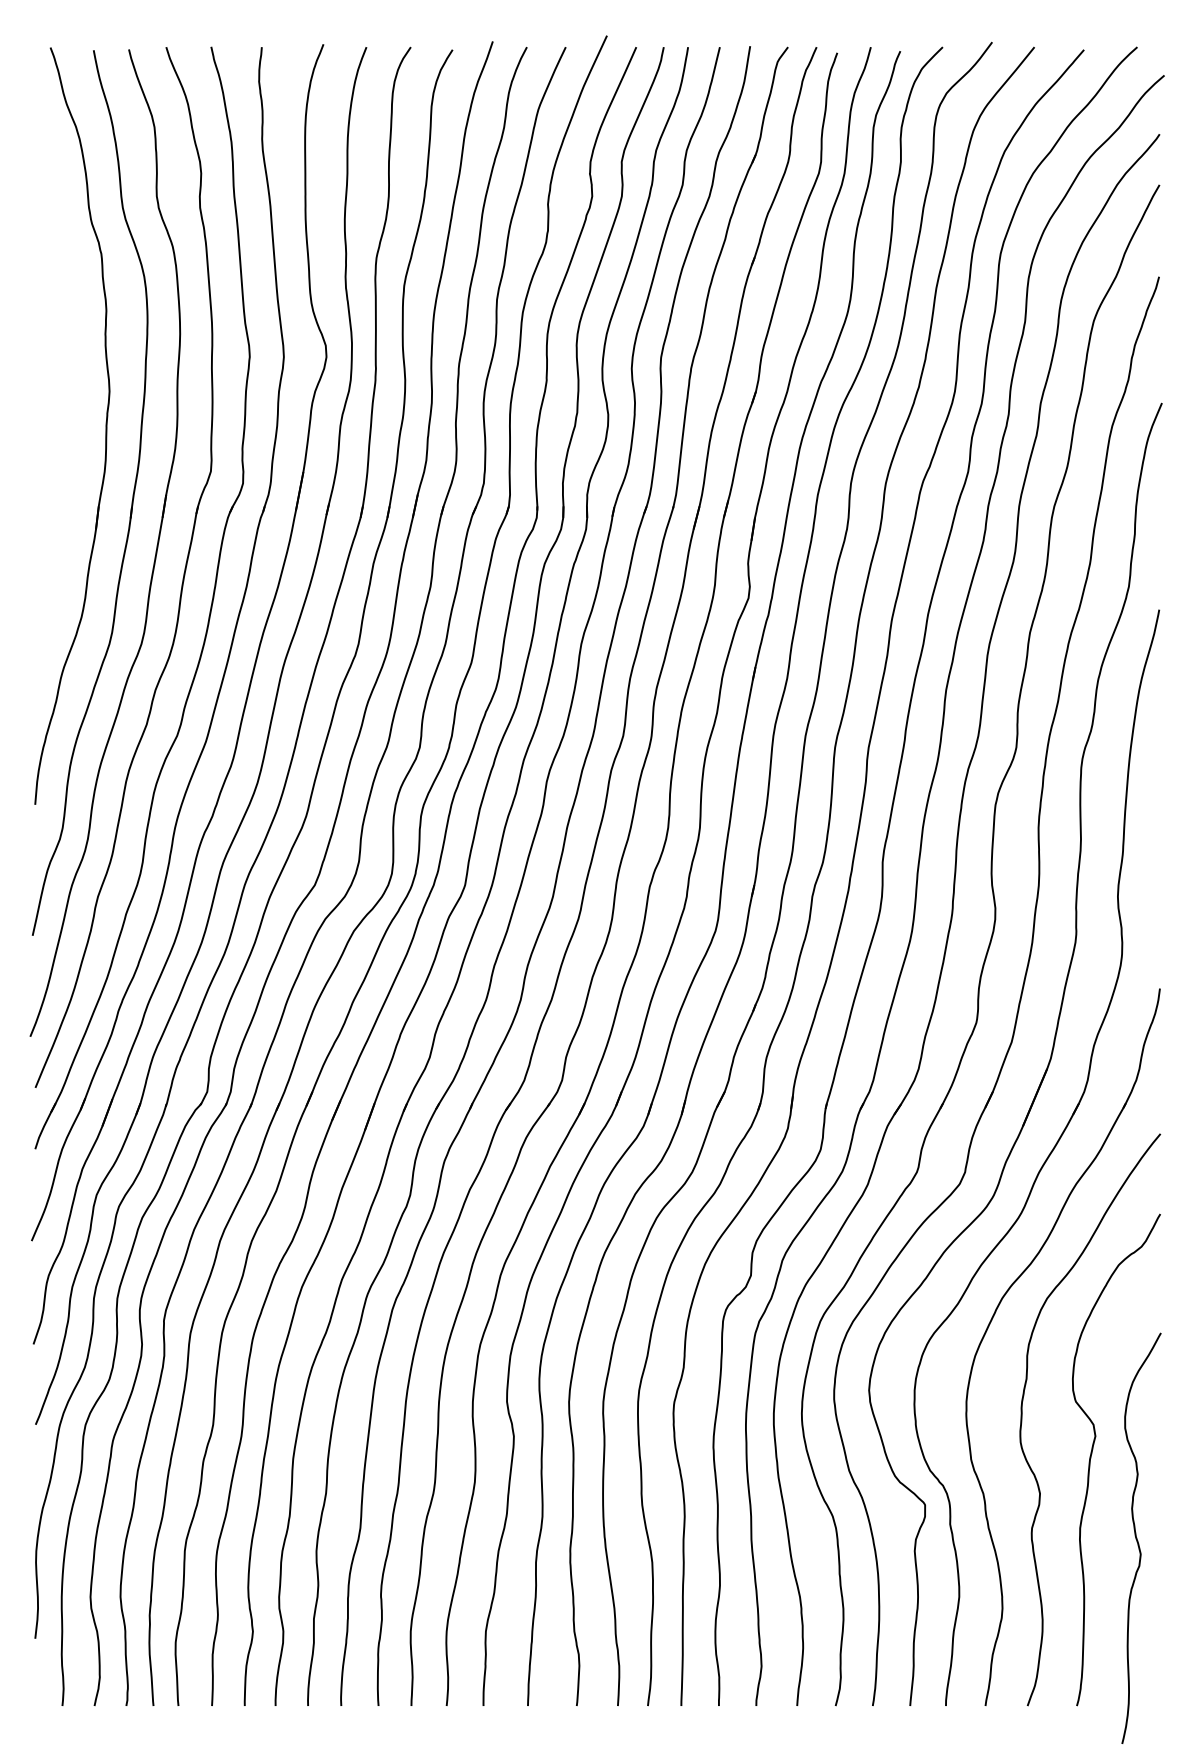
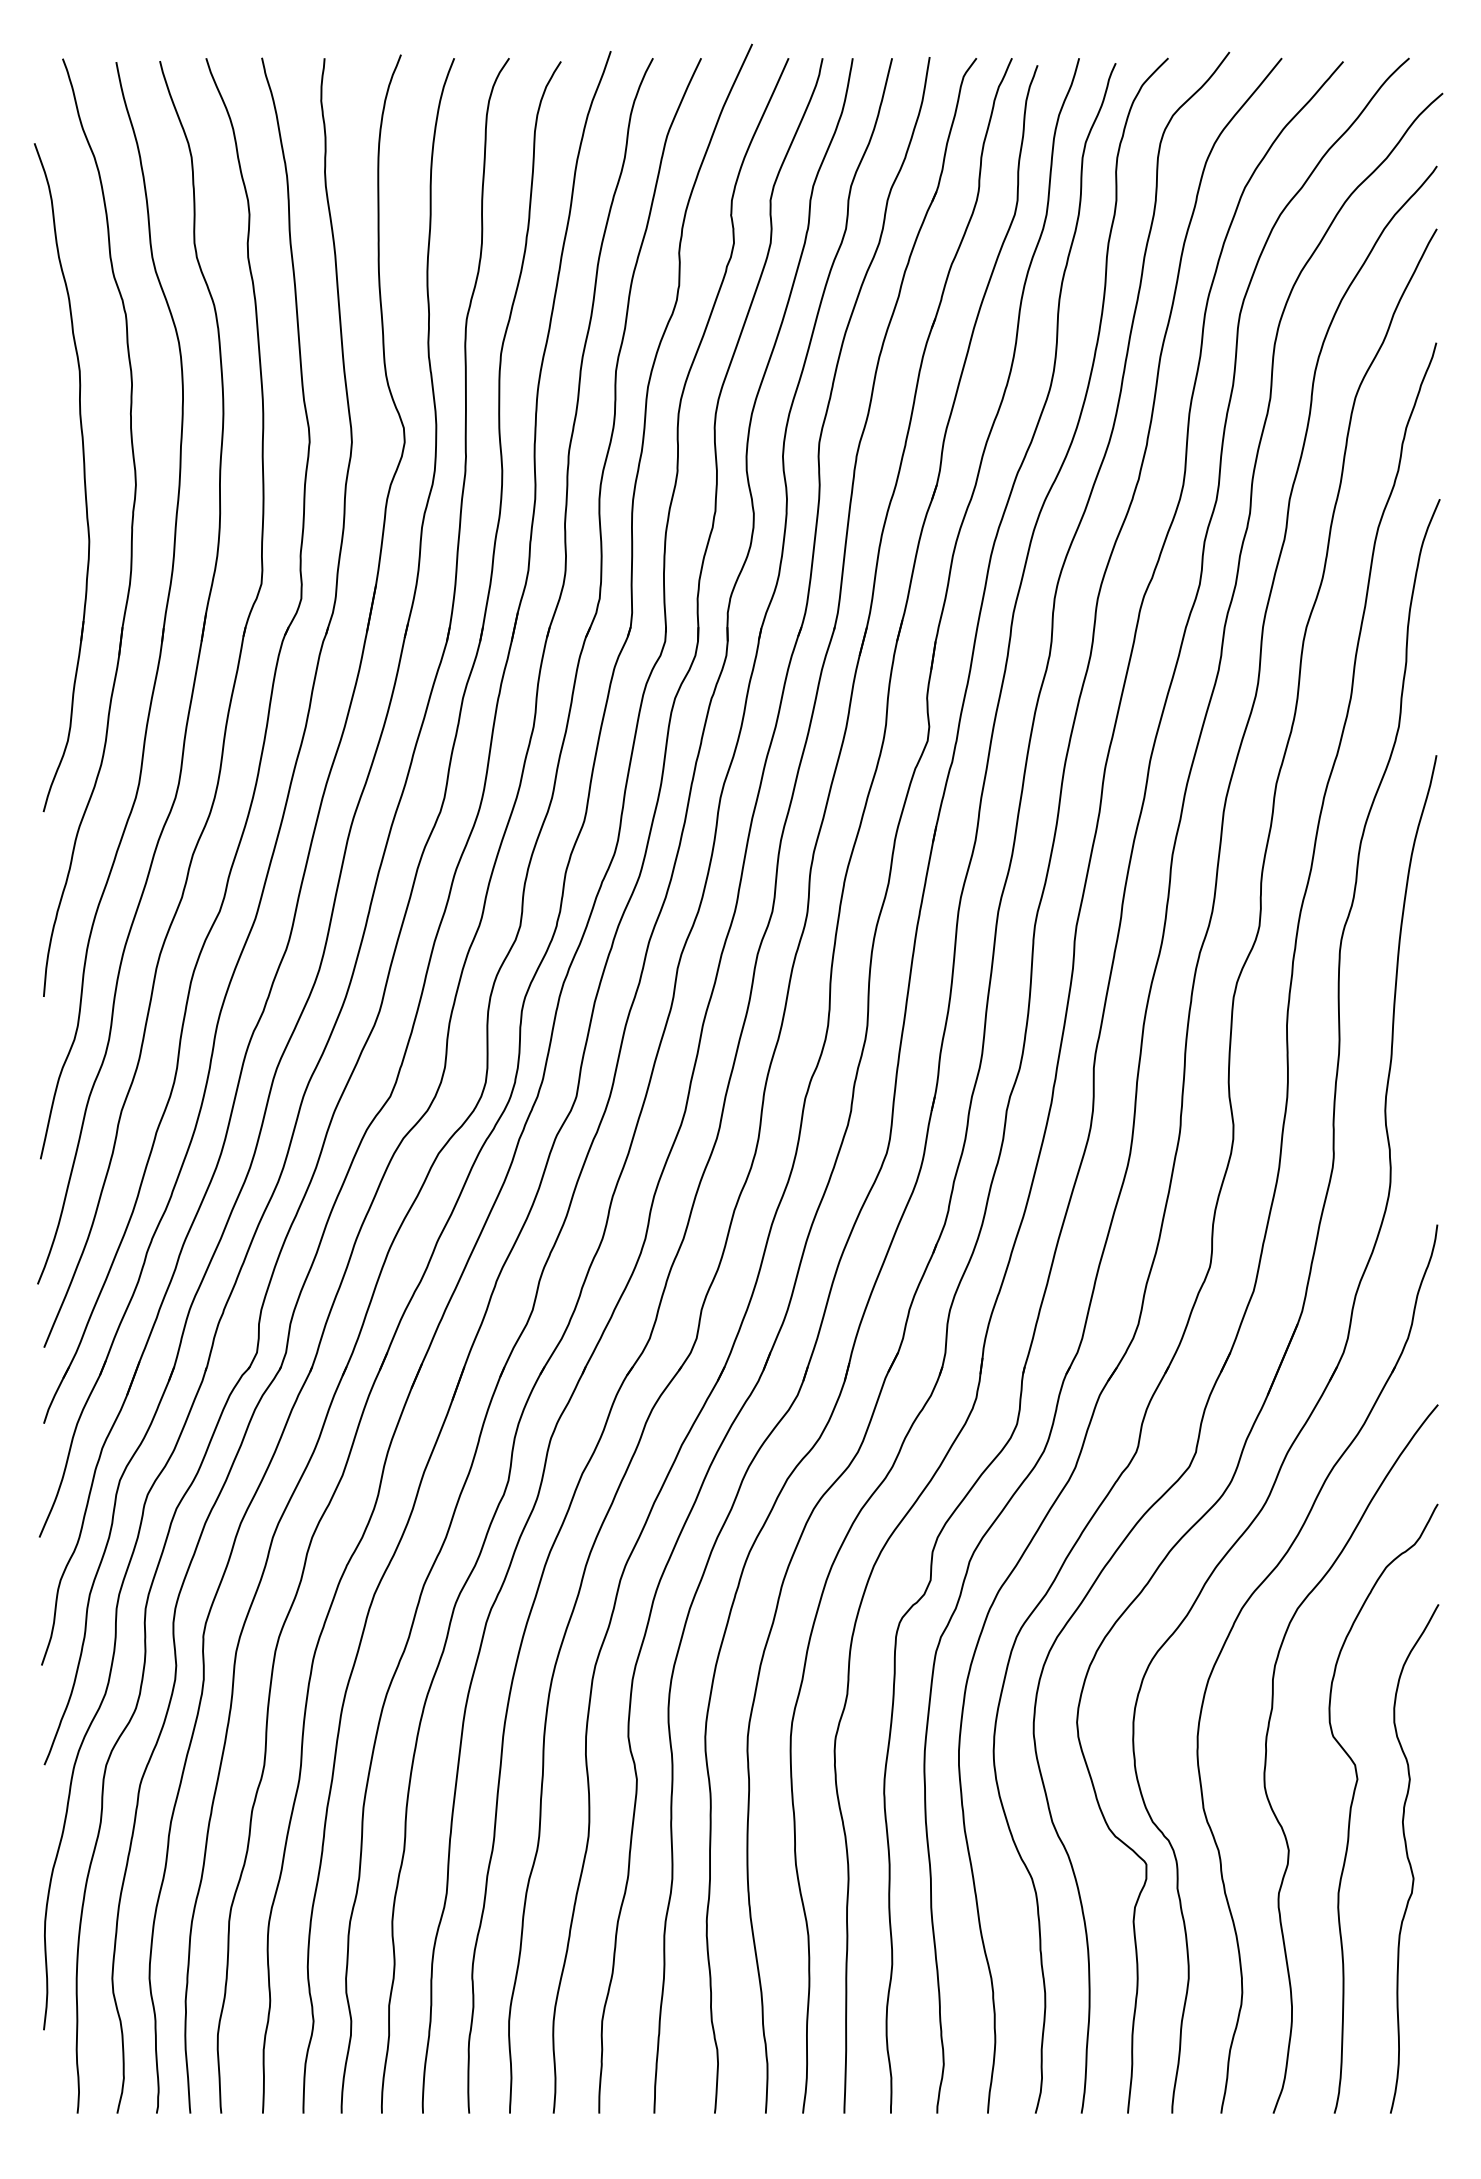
part: (67, 385) -> (83, 477), added
curve: (1138, 1540) -> (1410, 1861), moved

